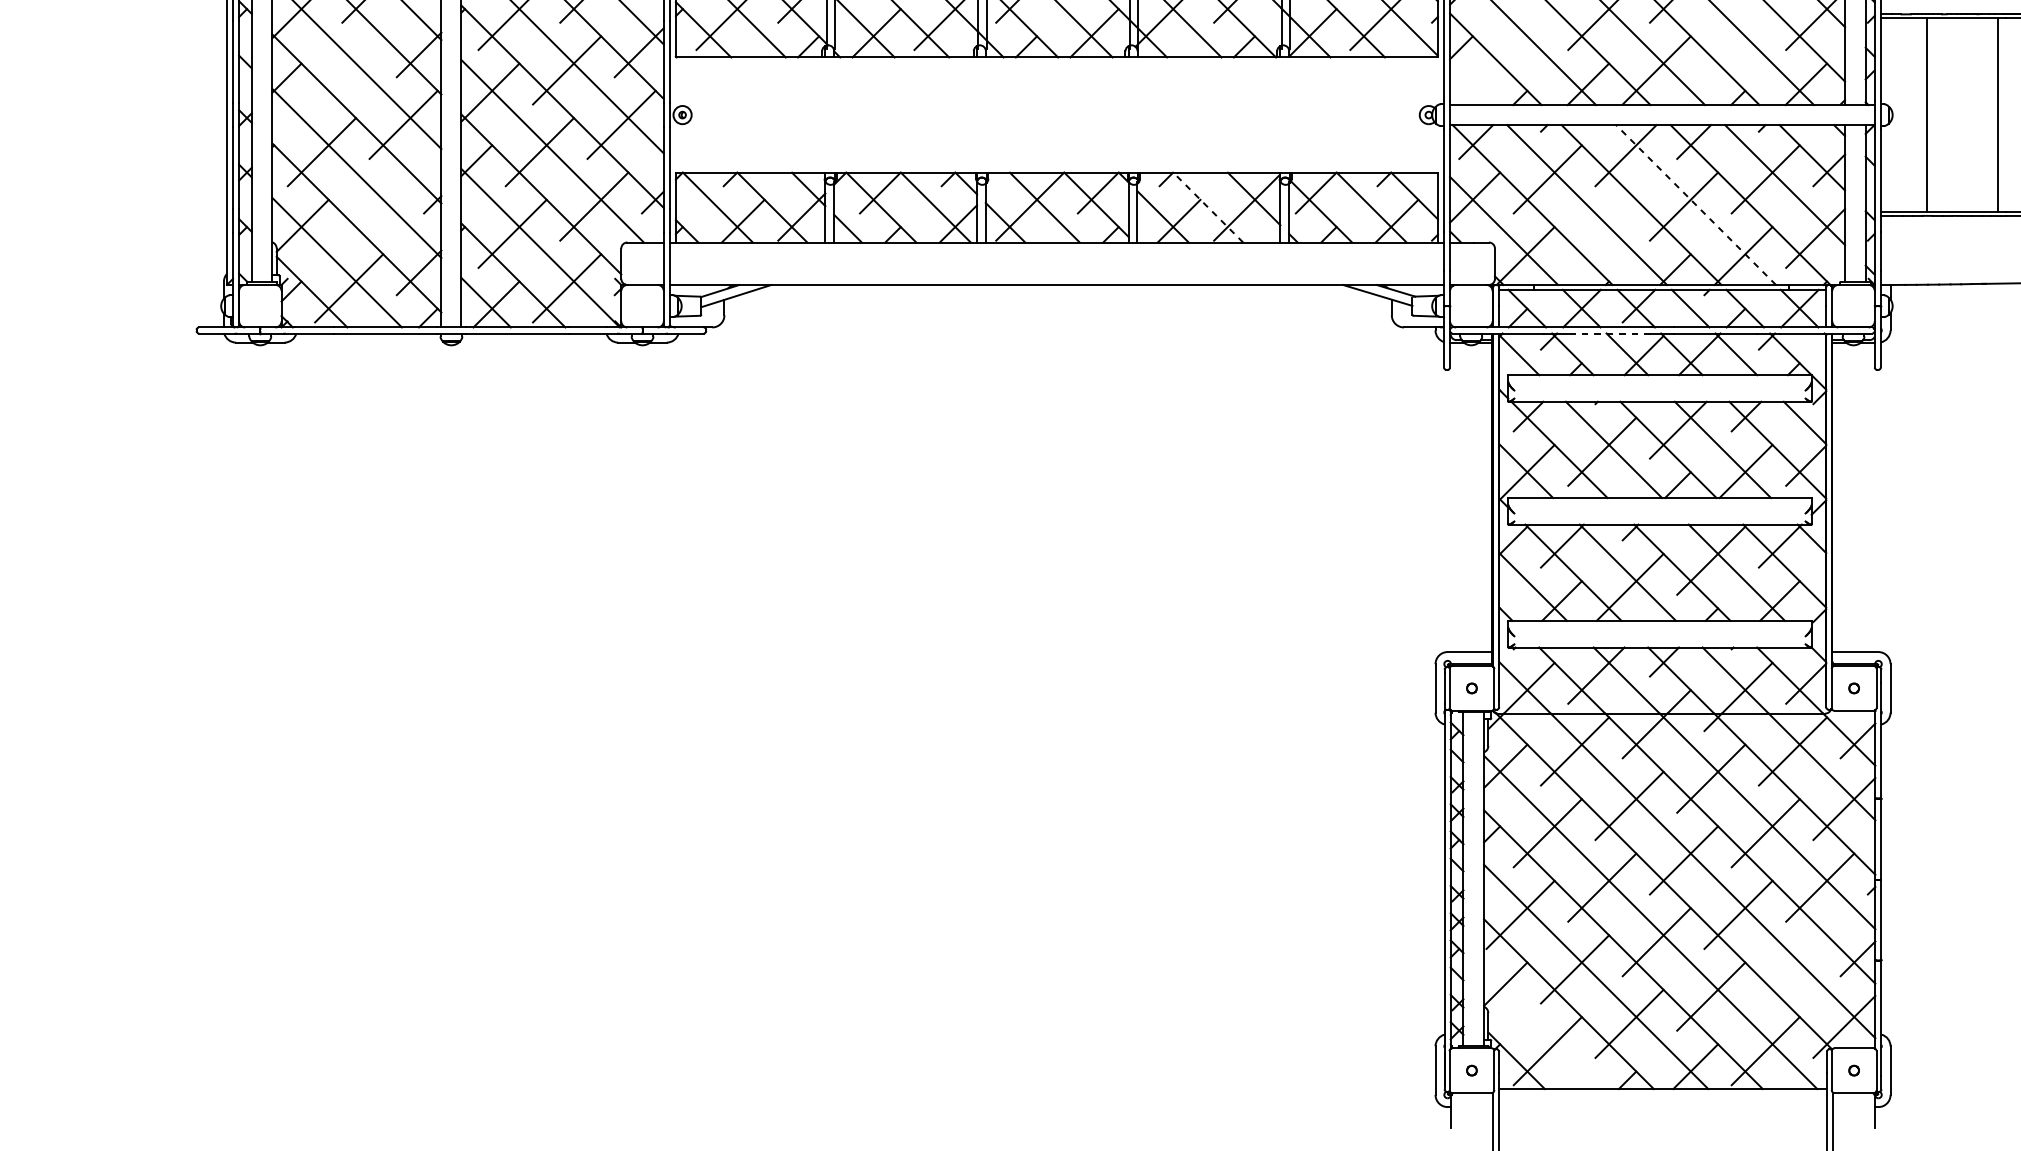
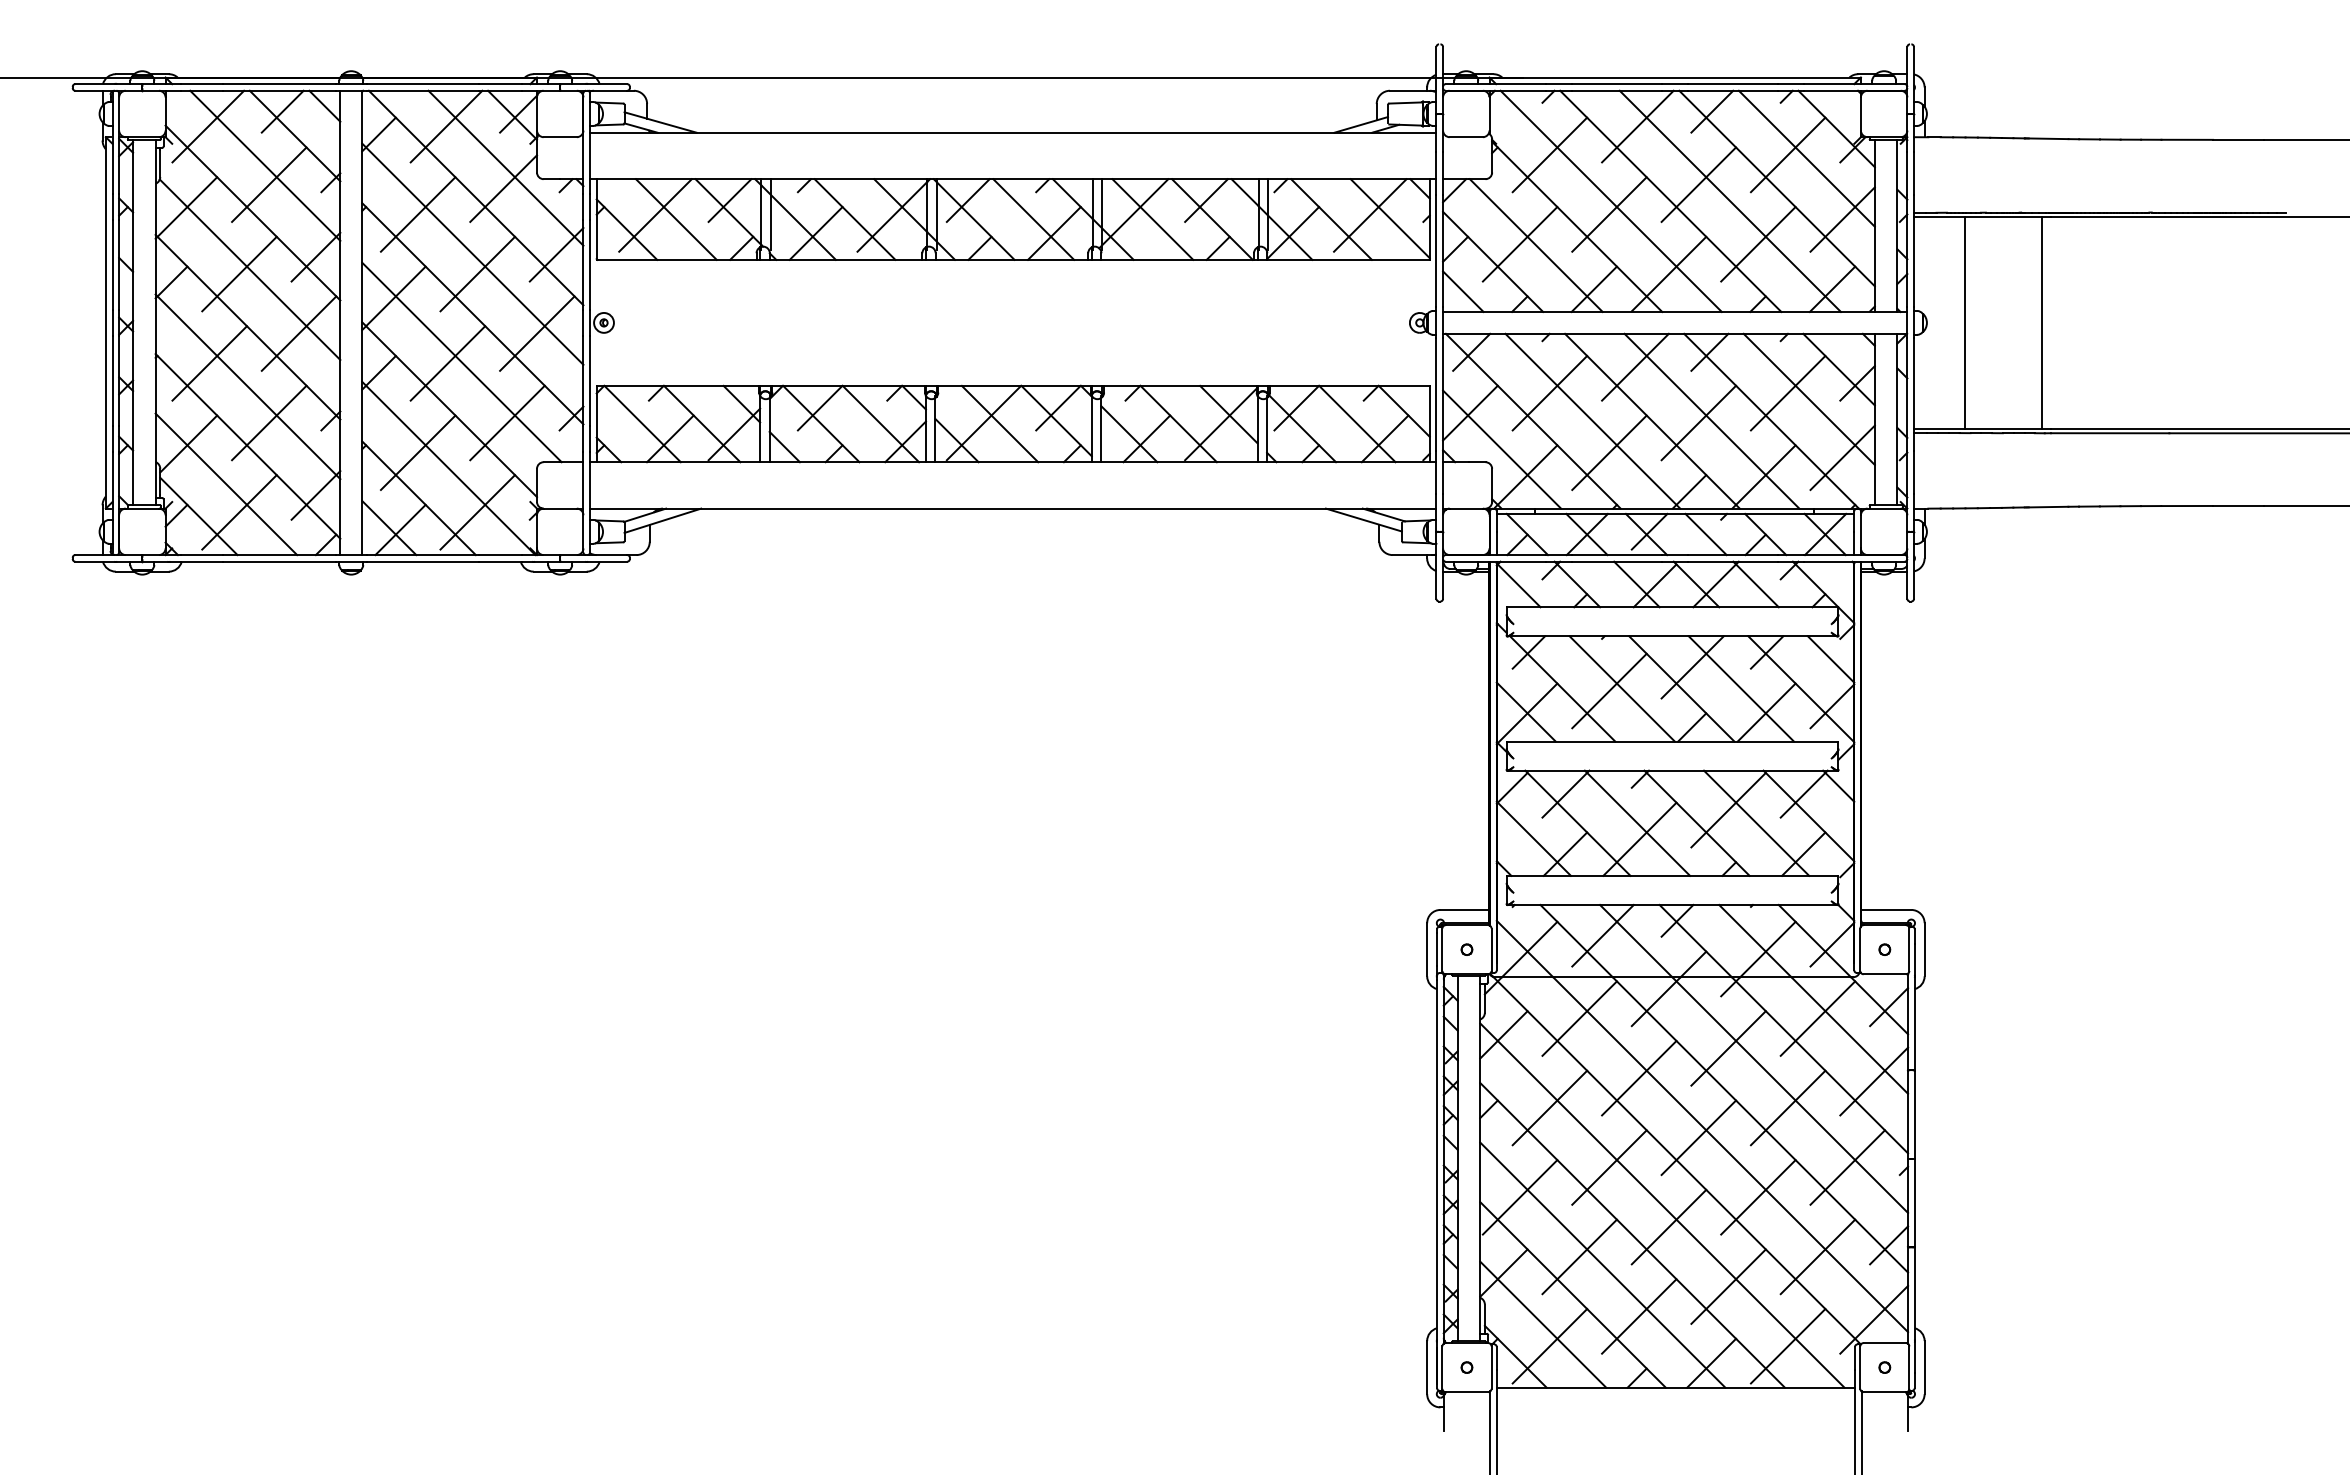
line: (1519, 43) -> (1519, 244), added
line: (1738, 43) -> (1758, 244), added
line: (349, 69) -> (239, 273), added
line: (1468, 86) -> (1463, 291), added
line: (1695, 205) -> (1711, 421), dashed -> solid
line: (376, 206) -> (269, 422), added
line: (1208, 208) -> (1178, 424), dashed -> solid
line: (1602, 233) -> (1609, 452), added
line: (1608, 333) -> (1616, 561), dashed -> solid
line: (1792, 969) -> (1817, 1256), added
line: (1541, 1031) -> (1543, 1324), added

